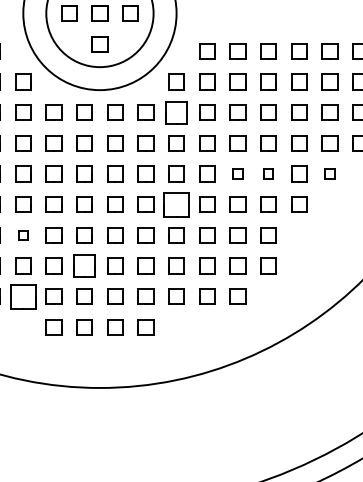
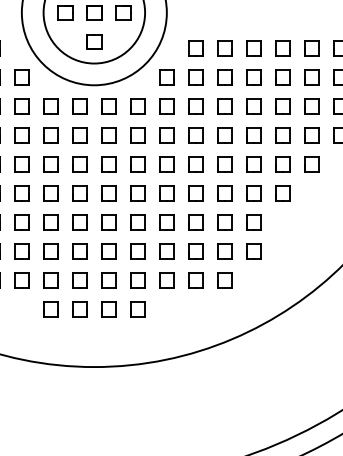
part: (176, 112) -> (166, 106), size x0.71
part: (237, 173) -> (224, 164), size x1.67
part: (268, 173) -> (253, 164), size x1.67
part: (329, 173) -> (311, 164), size x1.67
part: (176, 204) -> (166, 193), size x0.62
part: (22, 235) -> (21, 222), size x1.67
part: (84, 265) -> (79, 251), size x0.71
part: (22, 296) -> (21, 280), size x0.62

